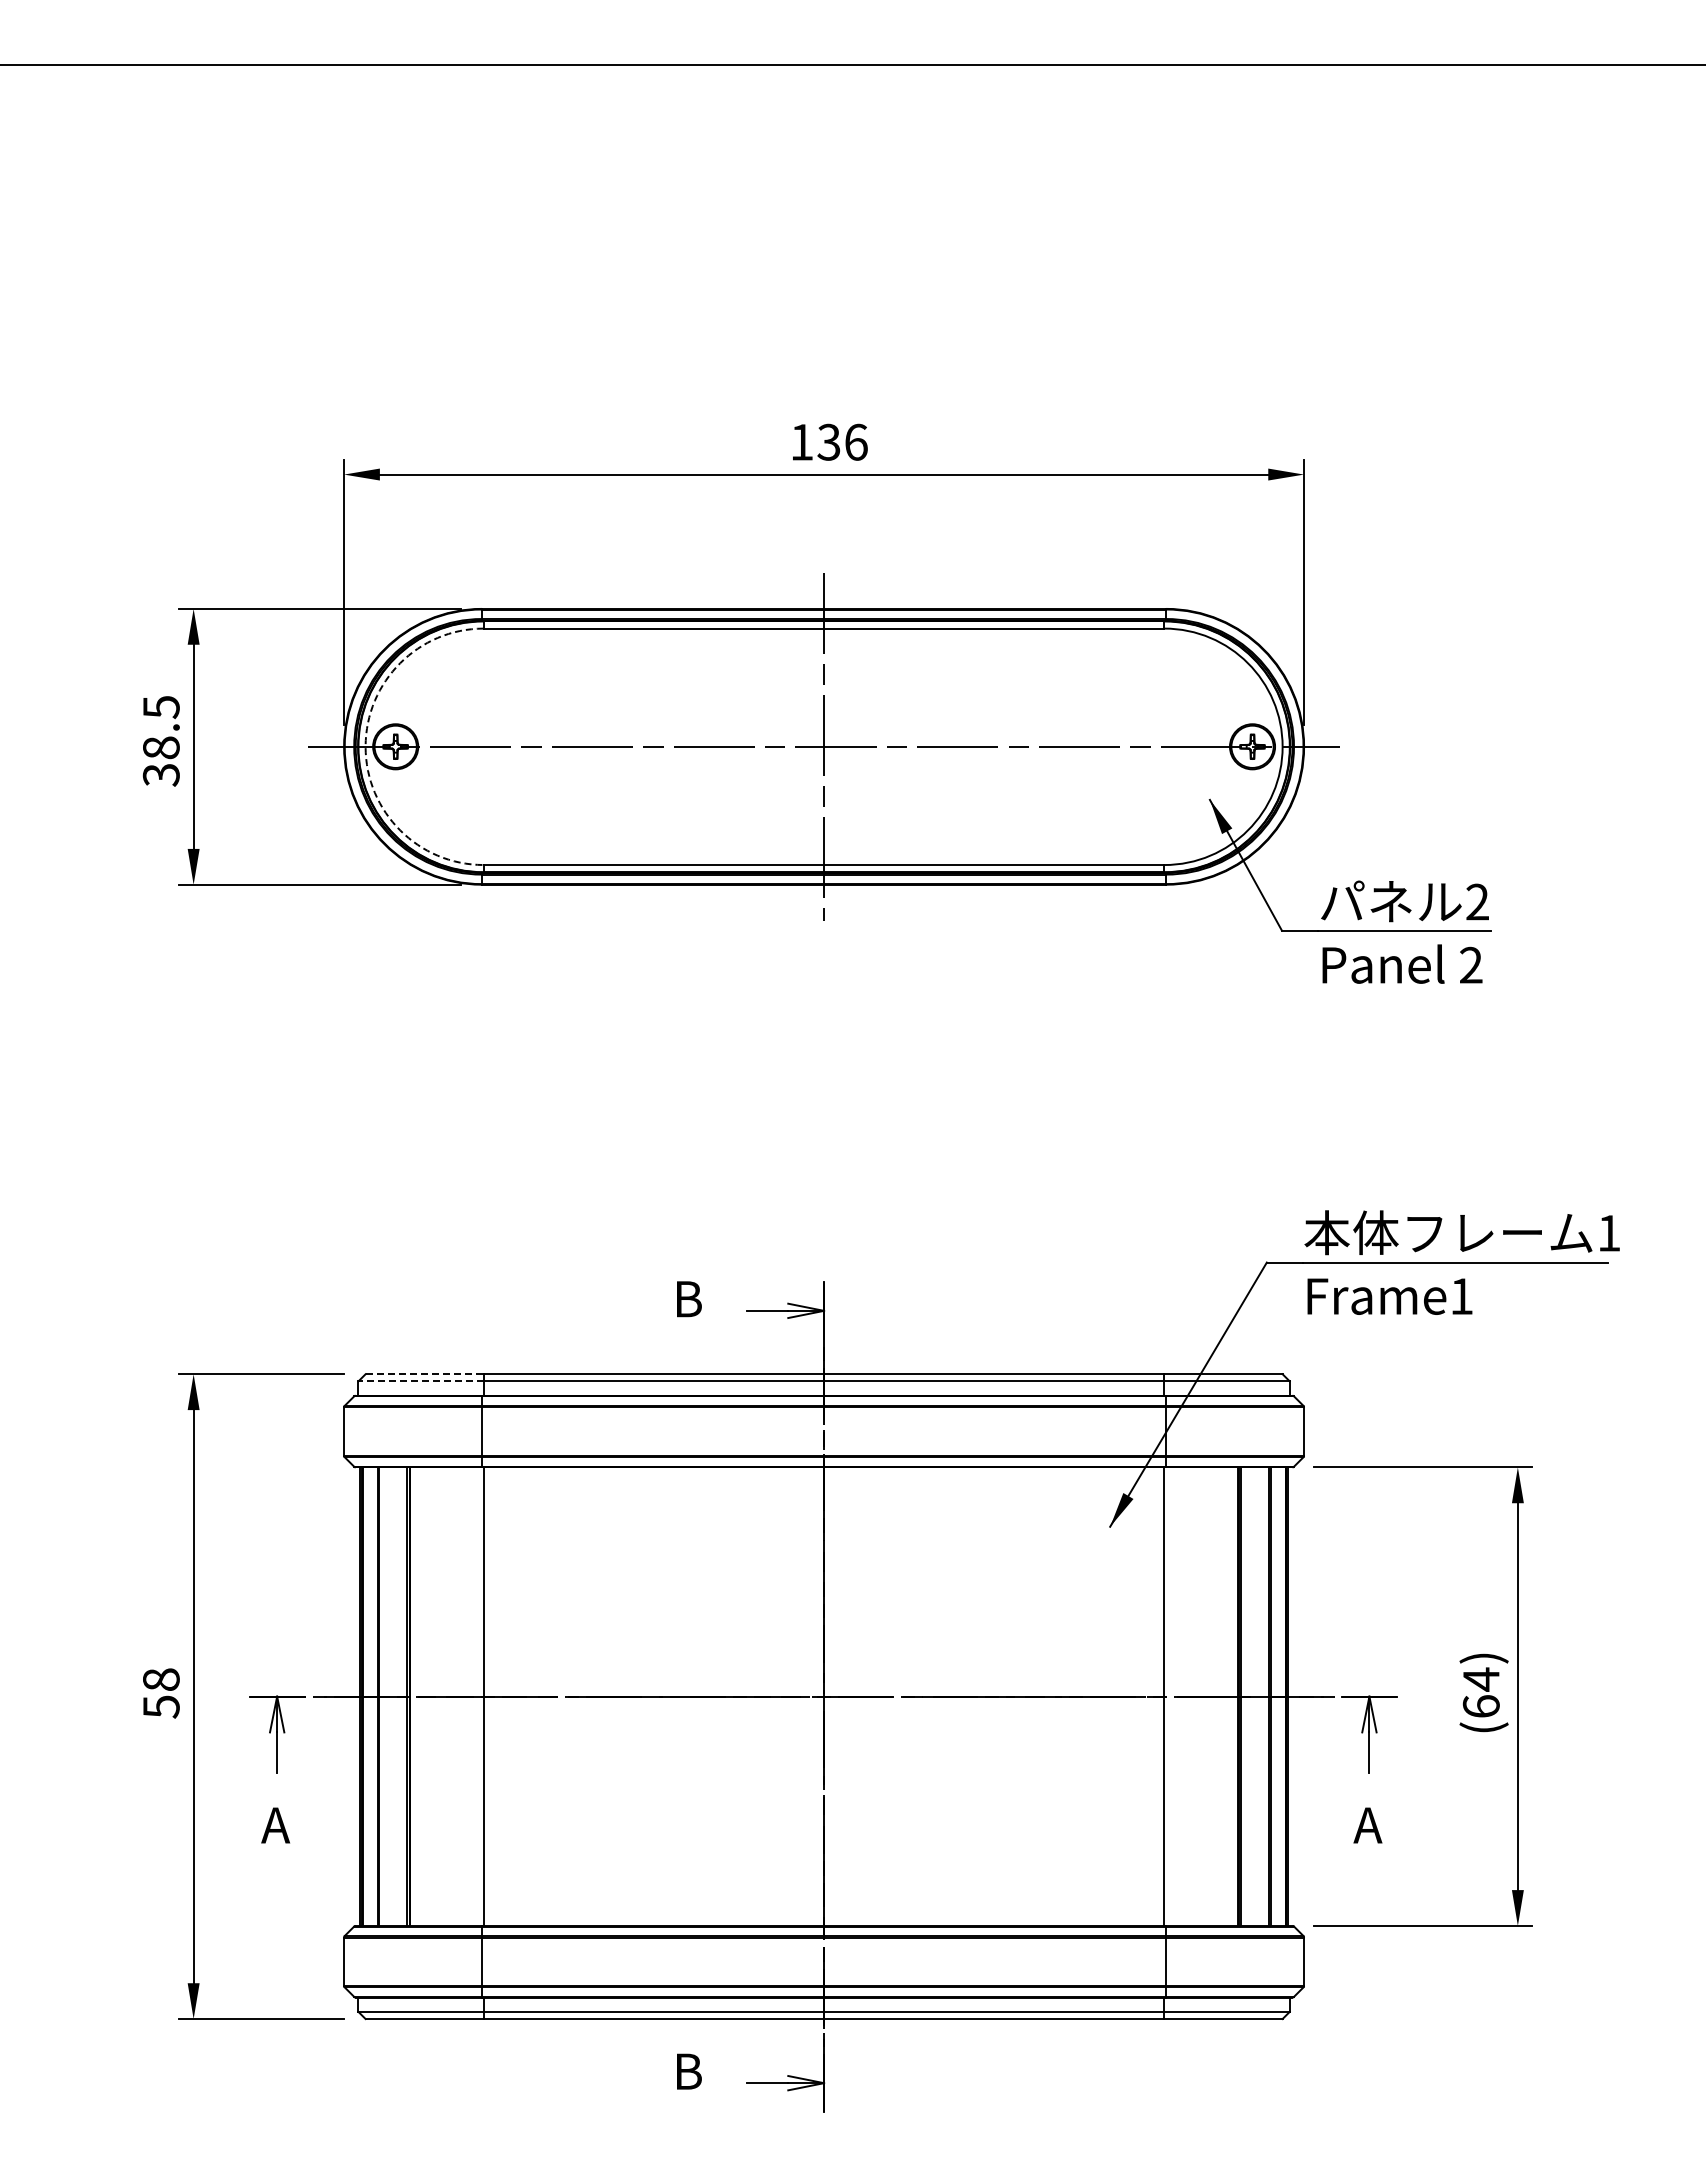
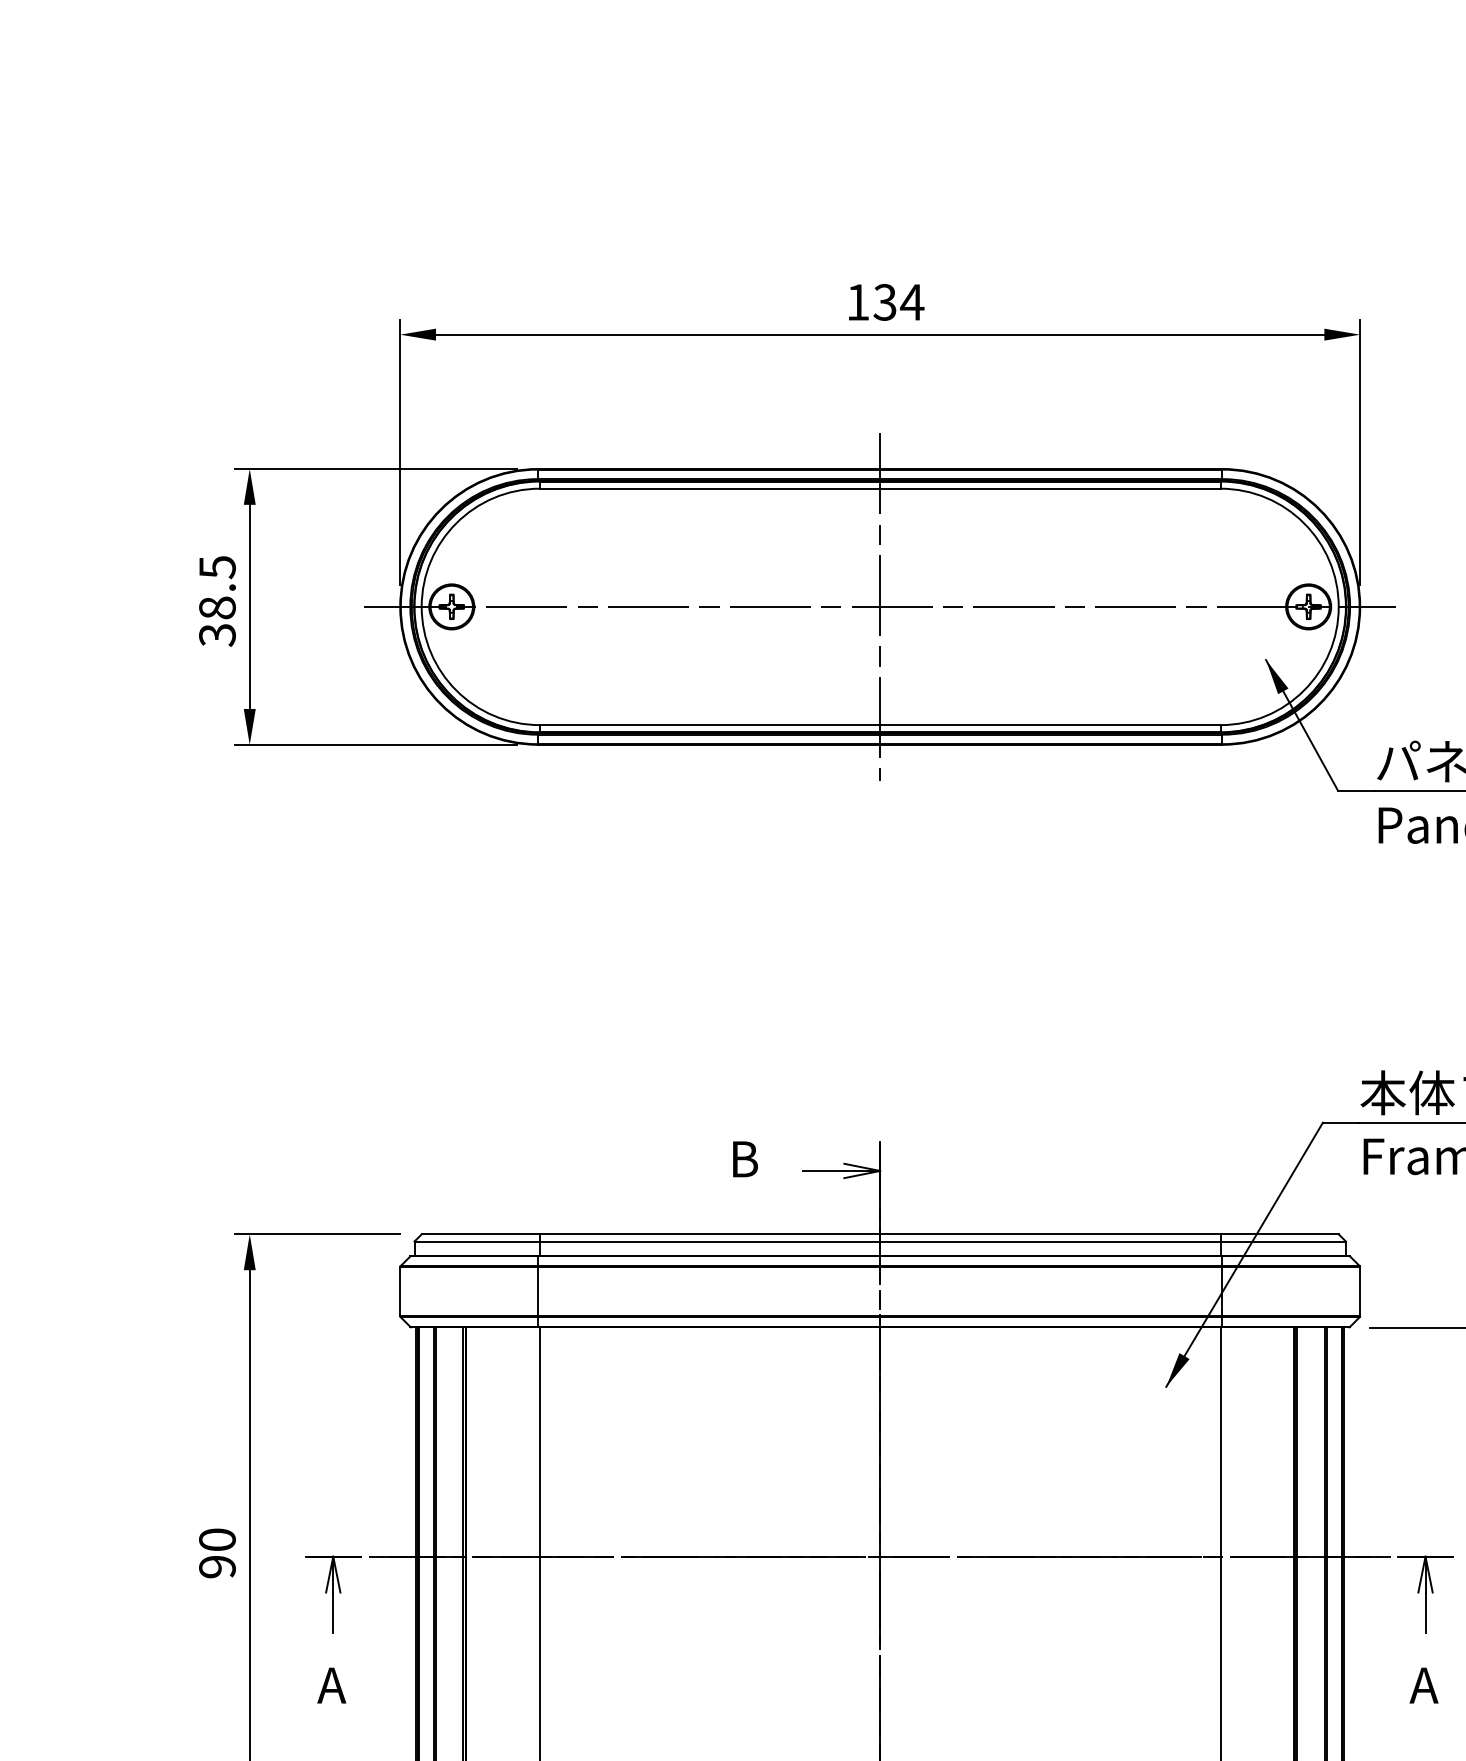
text: (855, 441) -> (911, 301), 136 -> 134
arc: (365, 746) -> (421, 606), dashed -> solid
line: (425, 1374) -> (481, 1234), dashed -> solid
line: (421, 1381) -> (477, 1241), dashed -> solid
text: (160, 1693) -> (216, 1553), 58 -> 90

